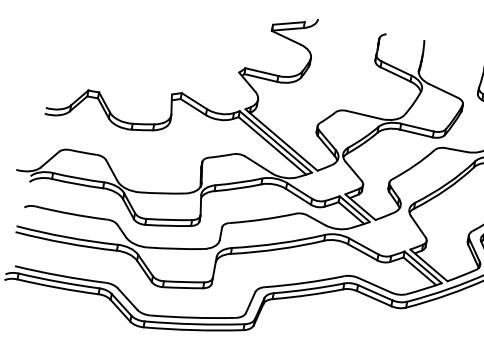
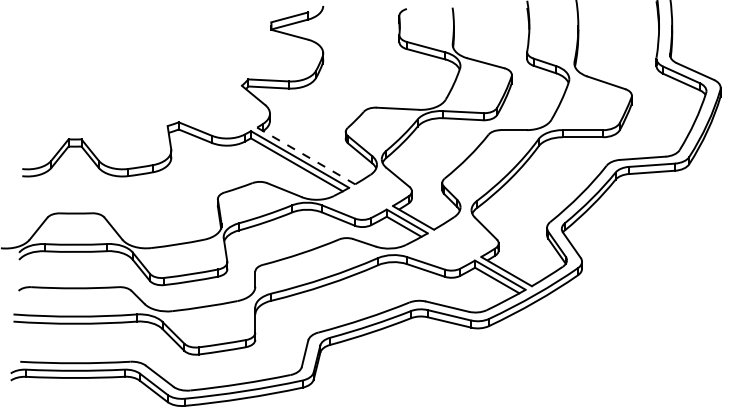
line: (281, 139) -> (306, 155), solid -> dashed

